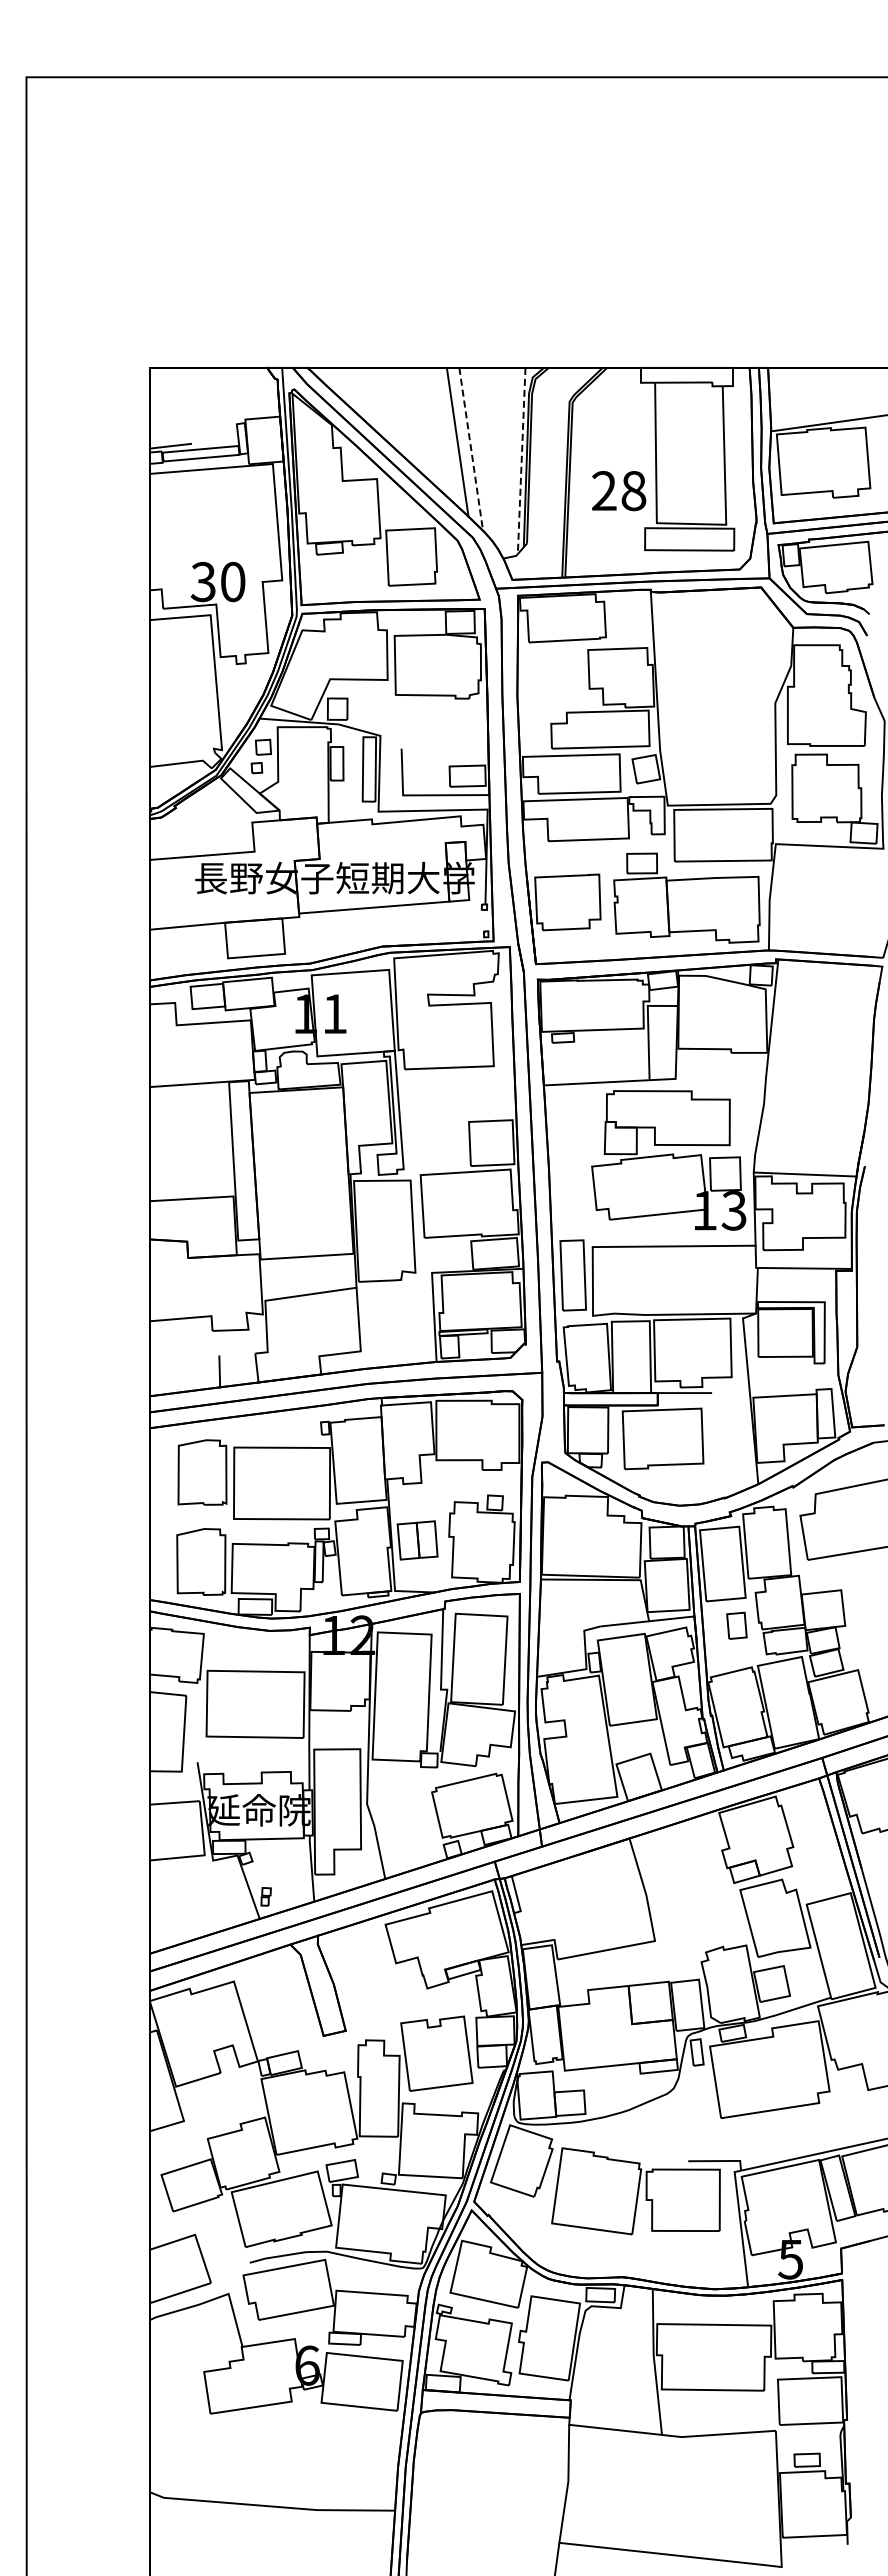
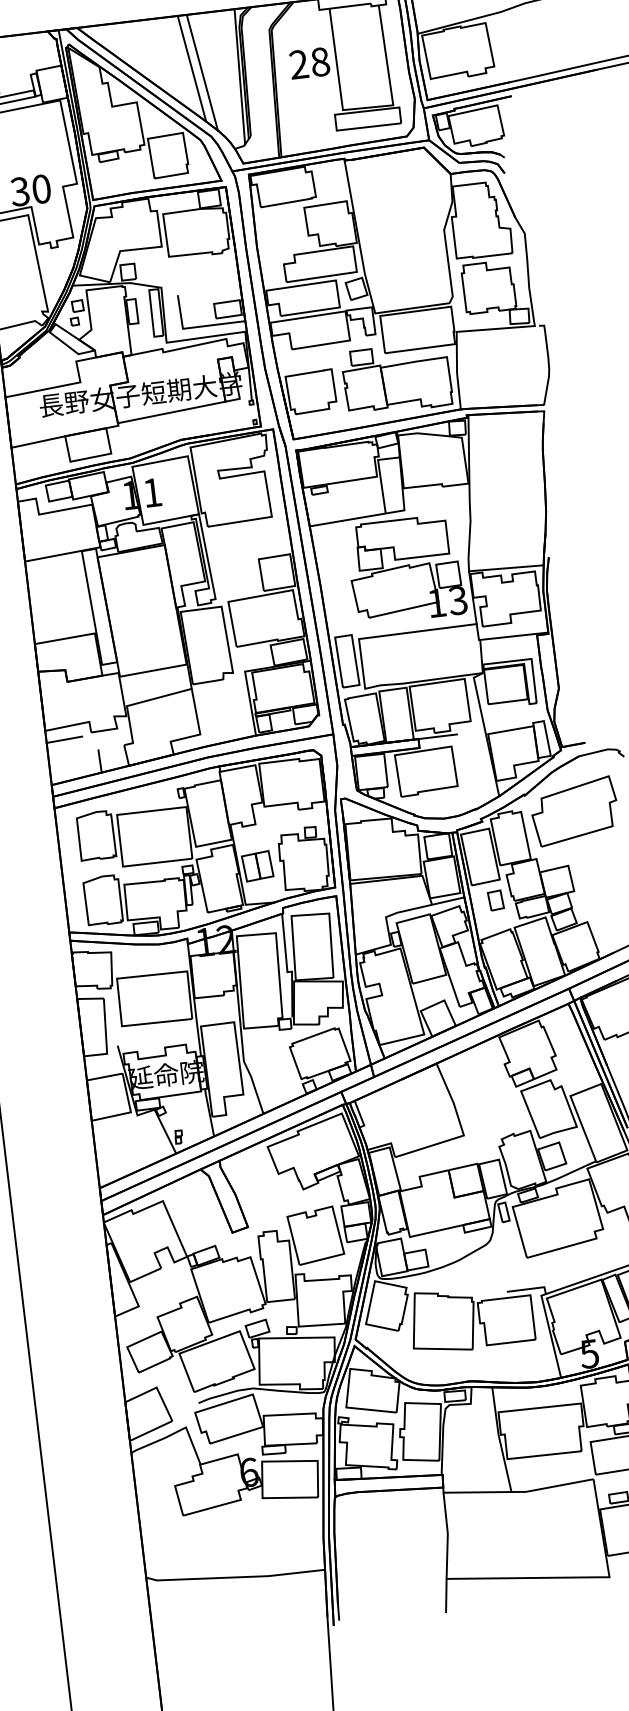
line: (471, 449) -> (202, 72), dashed -> solid
line: (521, 461) -> (239, 77), dashed -> solid
text: (619, 491) -> (310, 63), moved
line: (174, 1336) -> (64, 739), added

